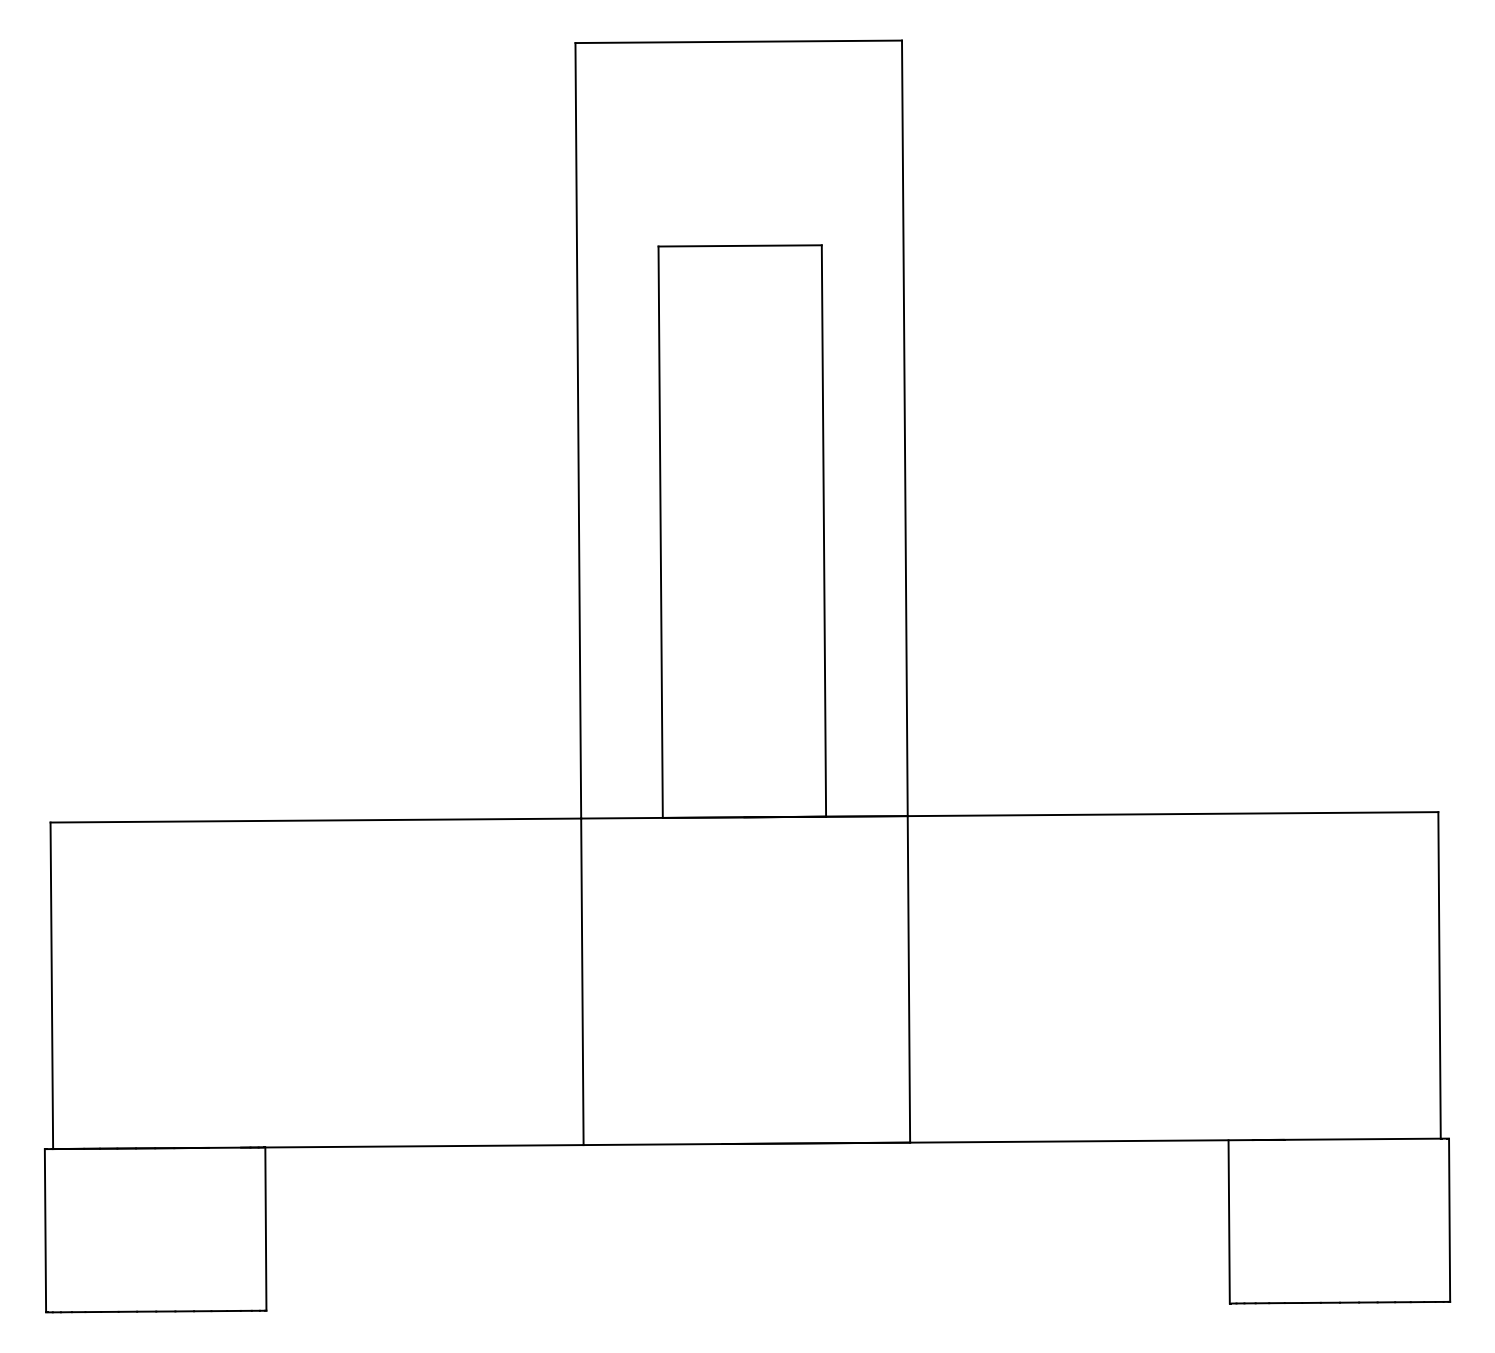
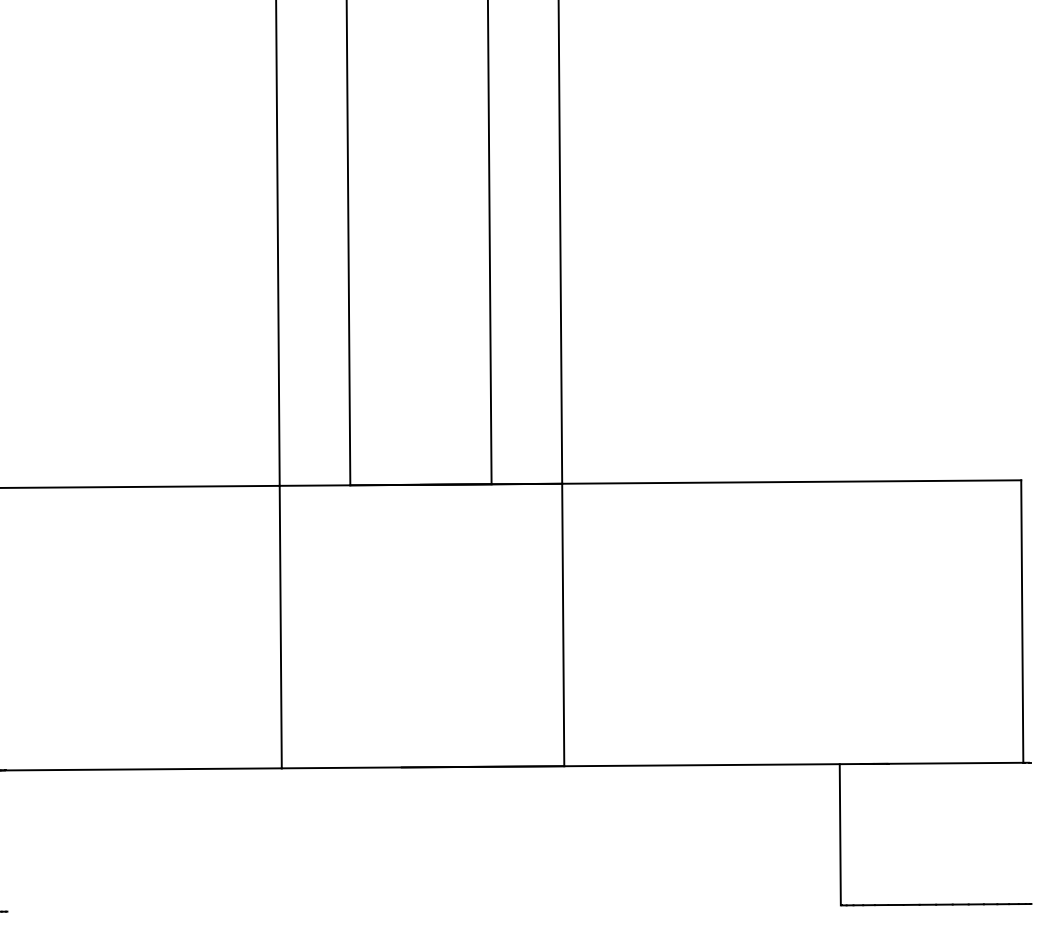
line: (1449, 1219) -> (1030, 832), removed
line: (265, 1228) -> (6, 840), removed

